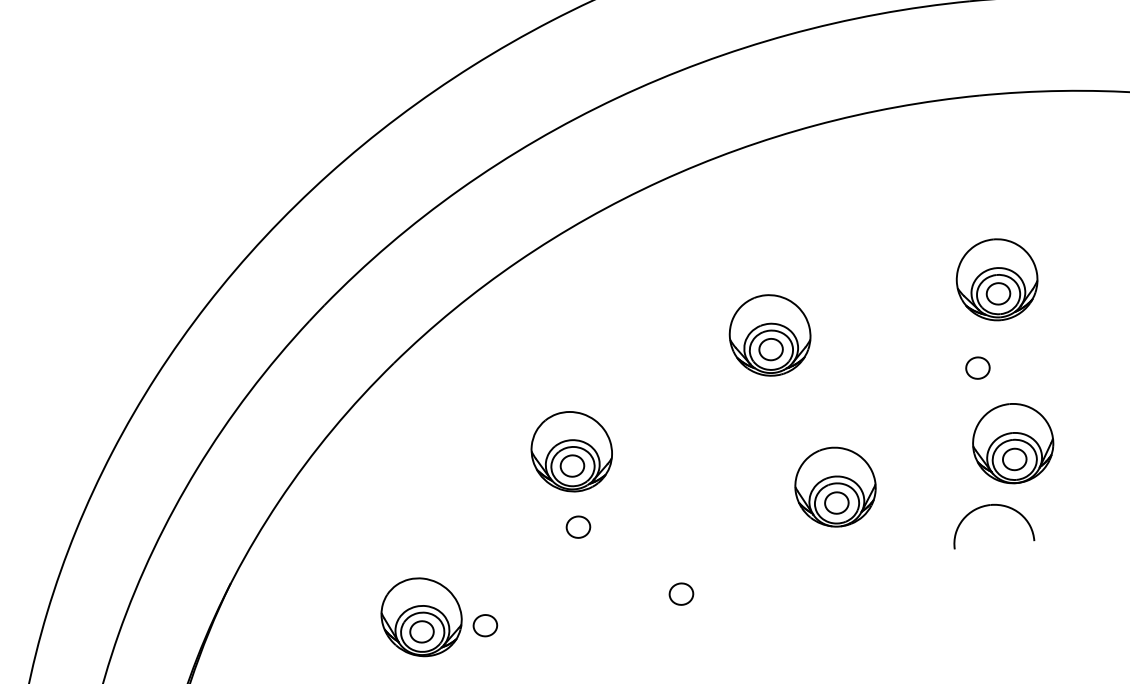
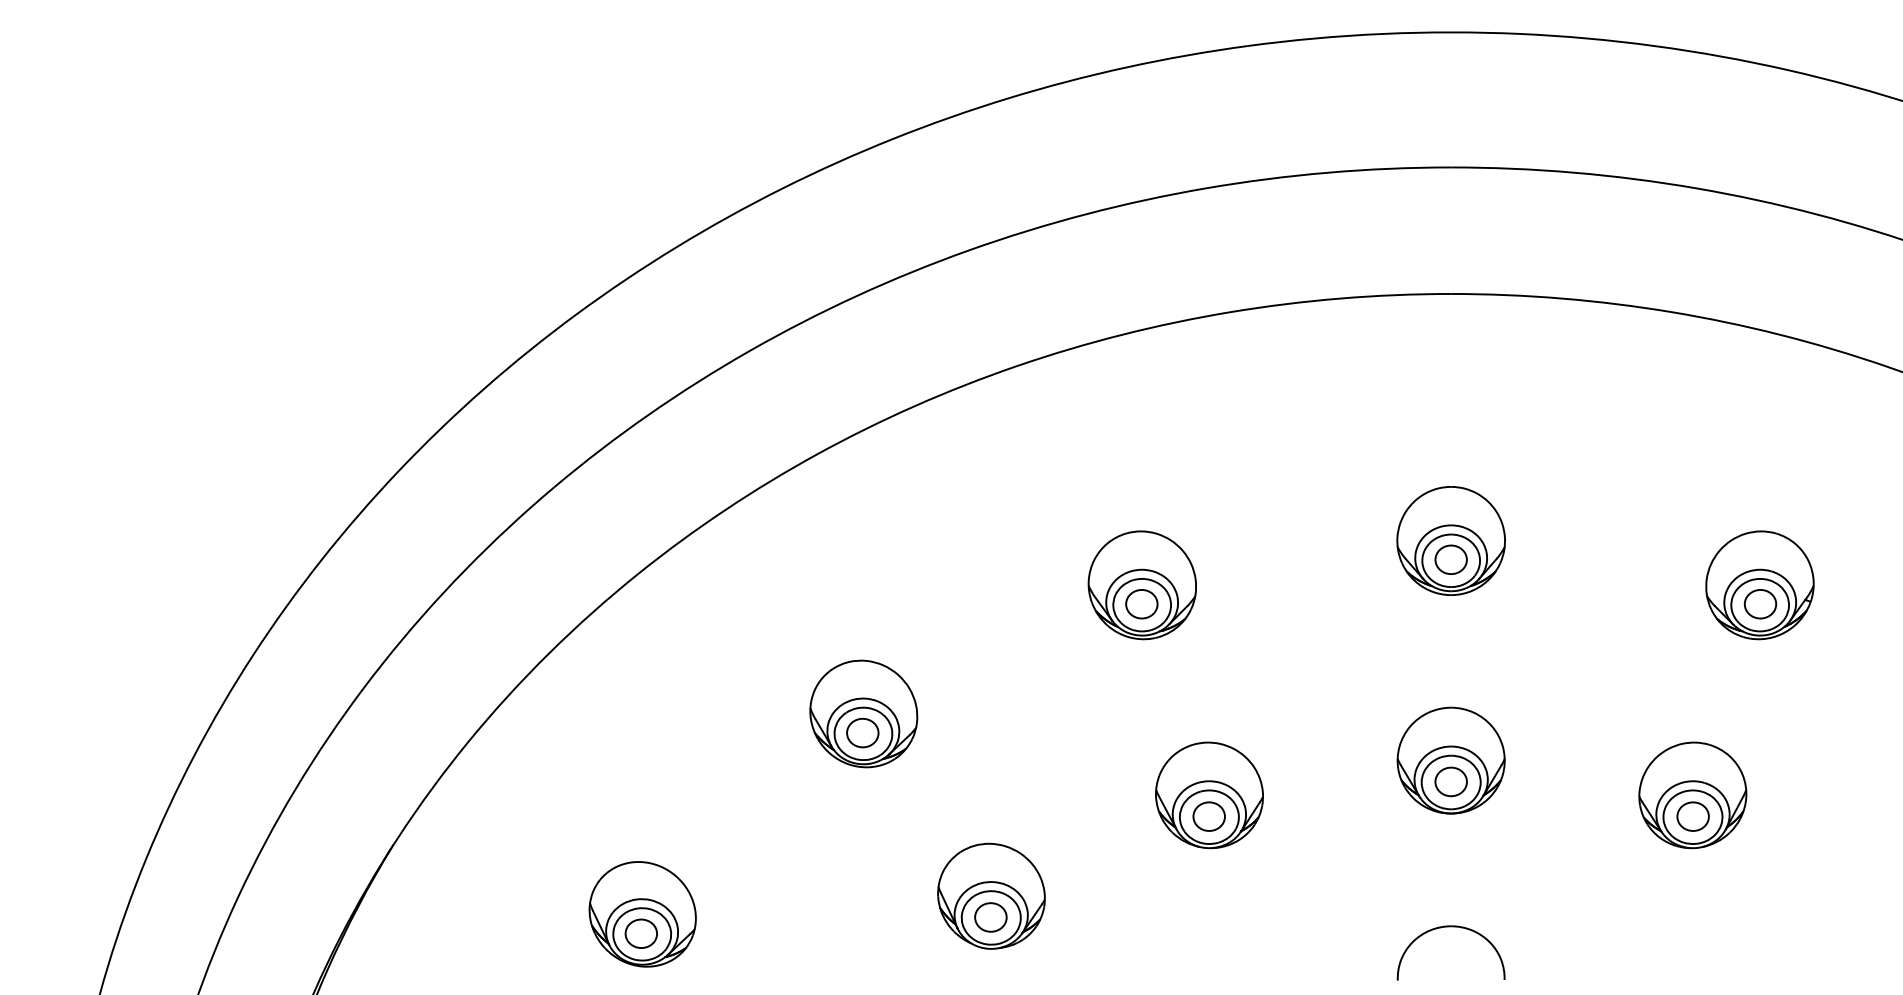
part: (977, 367) -> (1413, 655), removed
part: (990, 505) -> (1450, 927), moved
part: (578, 526) -> (862, 814), removed
part: (680, 577) -> (991, 895), added
part: (484, 625) -> (725, 933), removed

